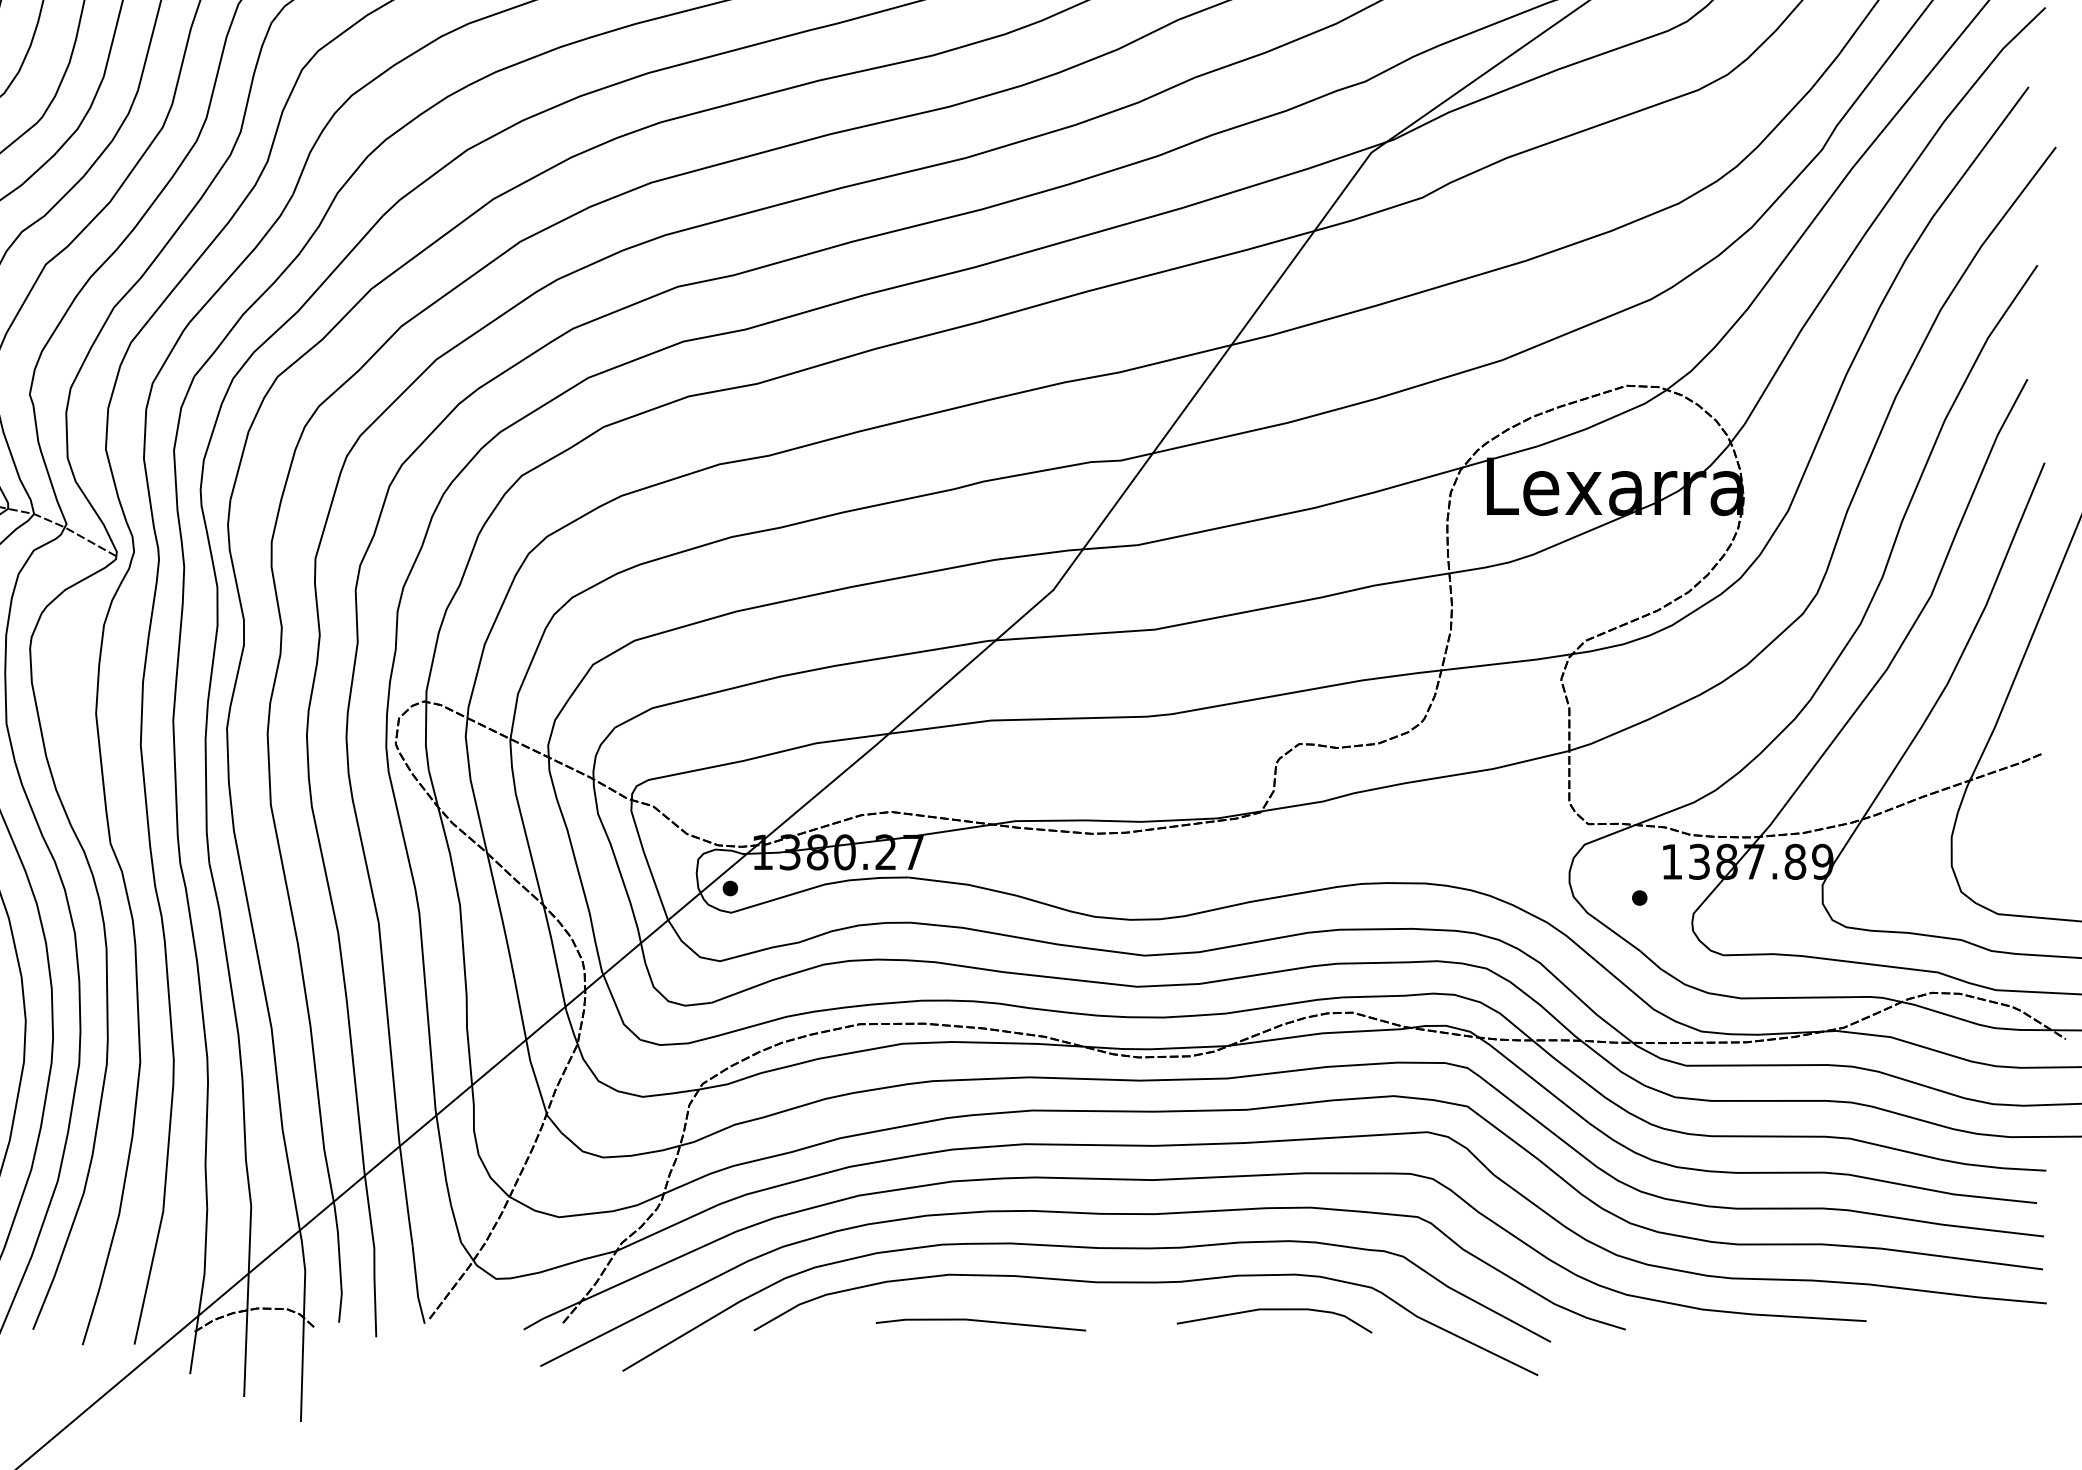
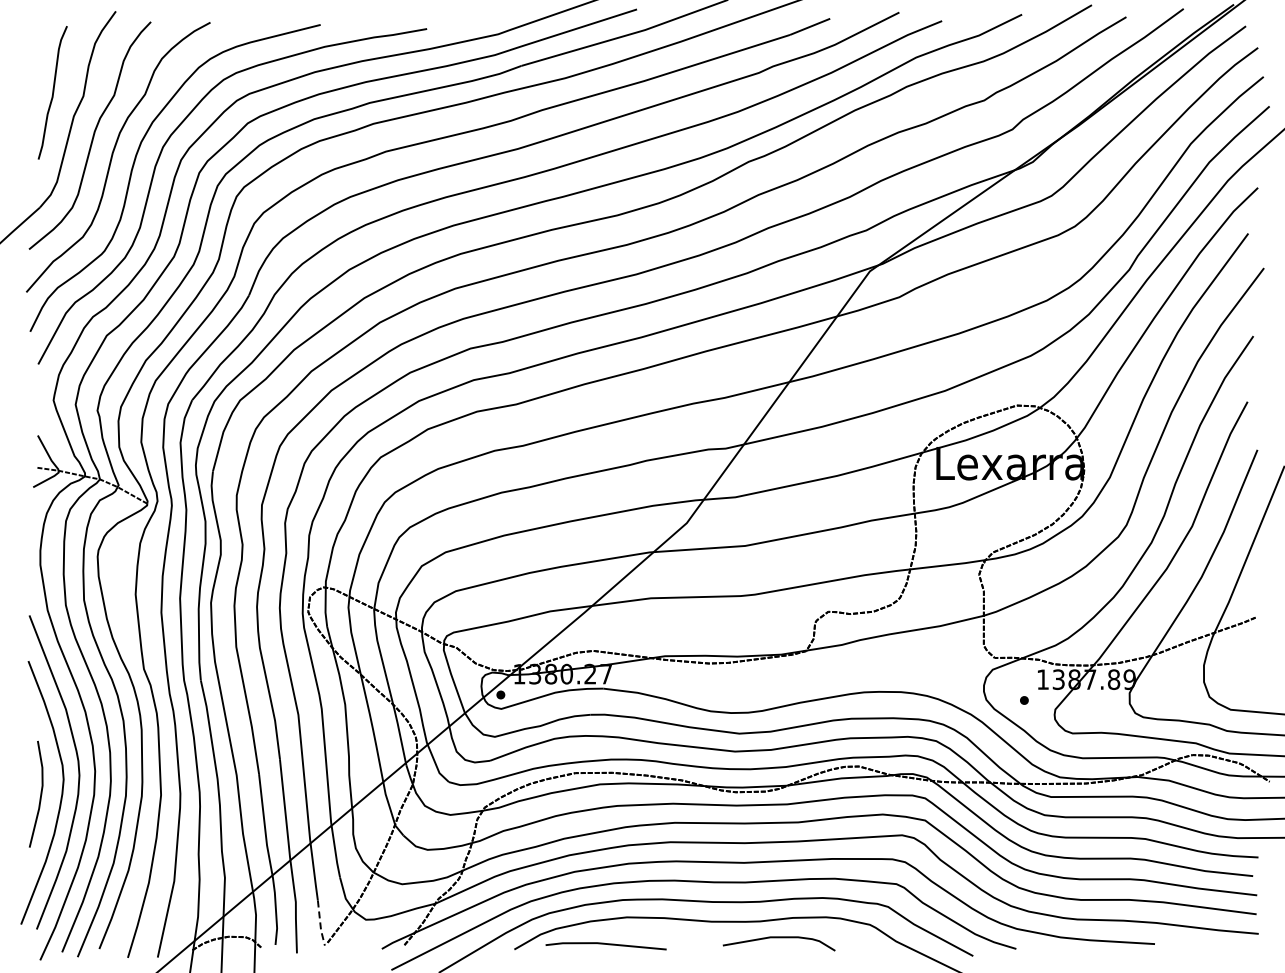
line: (417, 1287) -> (320, 924), solid -> dashed
curve: (1273, 1311) -> (778, 938), moved
line: (979, 1321) -> (605, 944), moved

